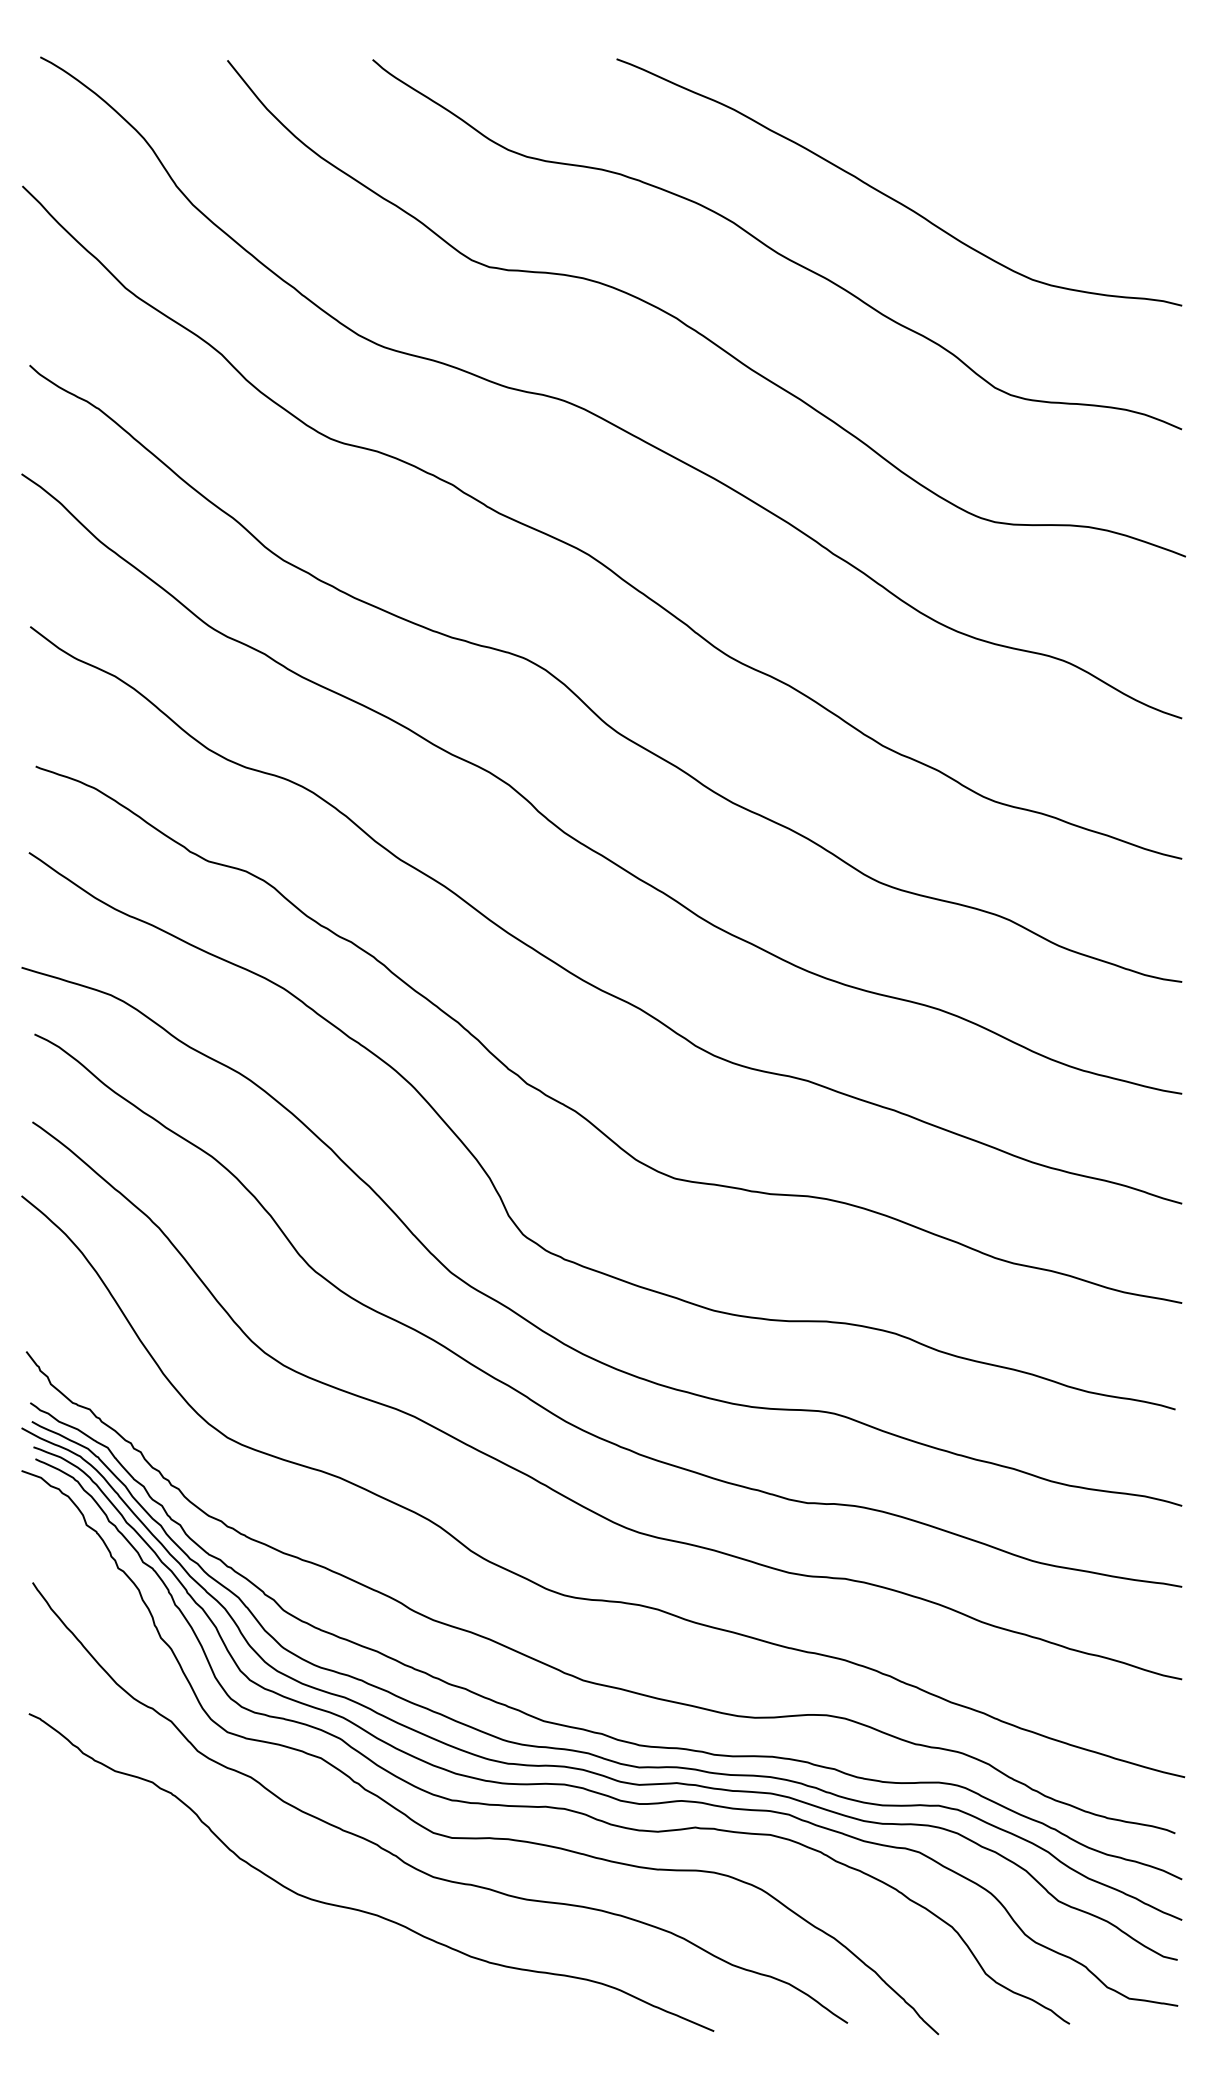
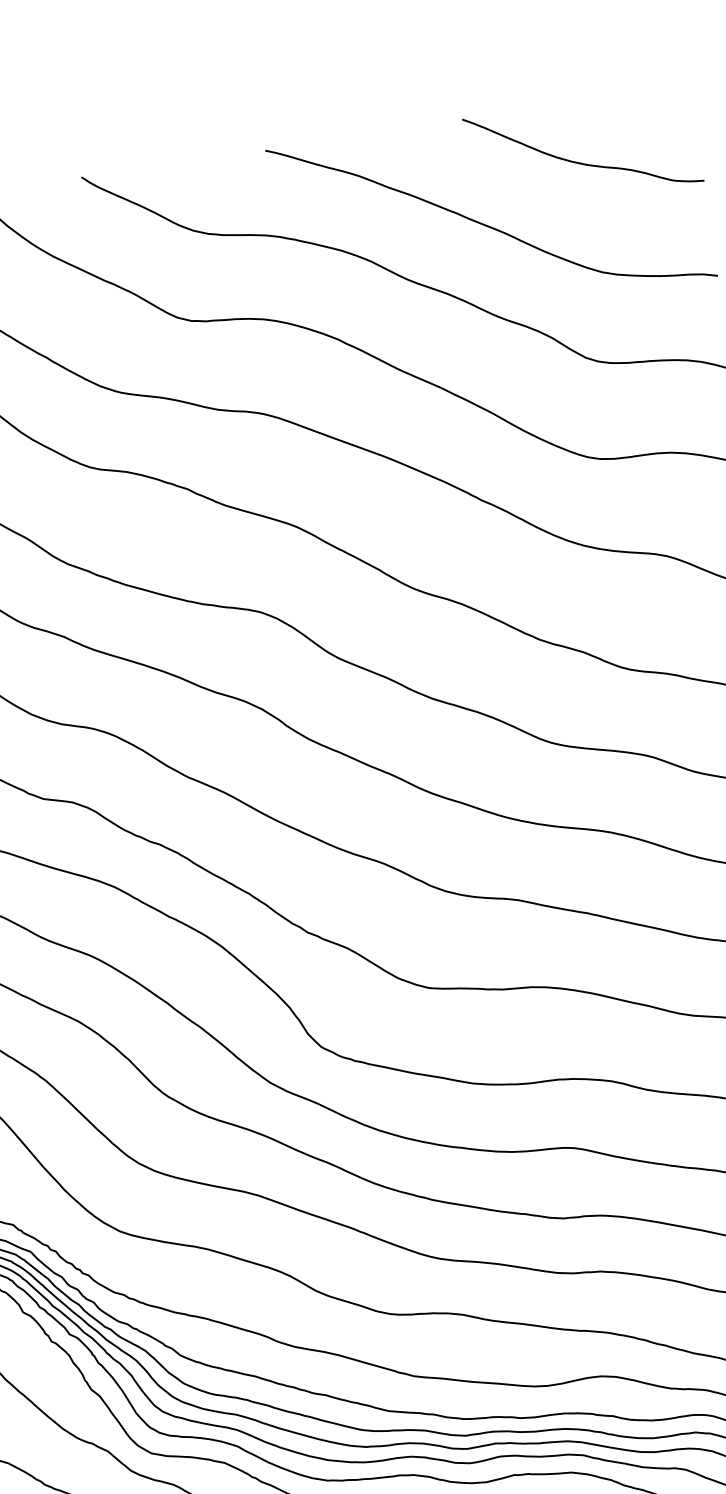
curve: (1025, 133) -> (581, 162), added

